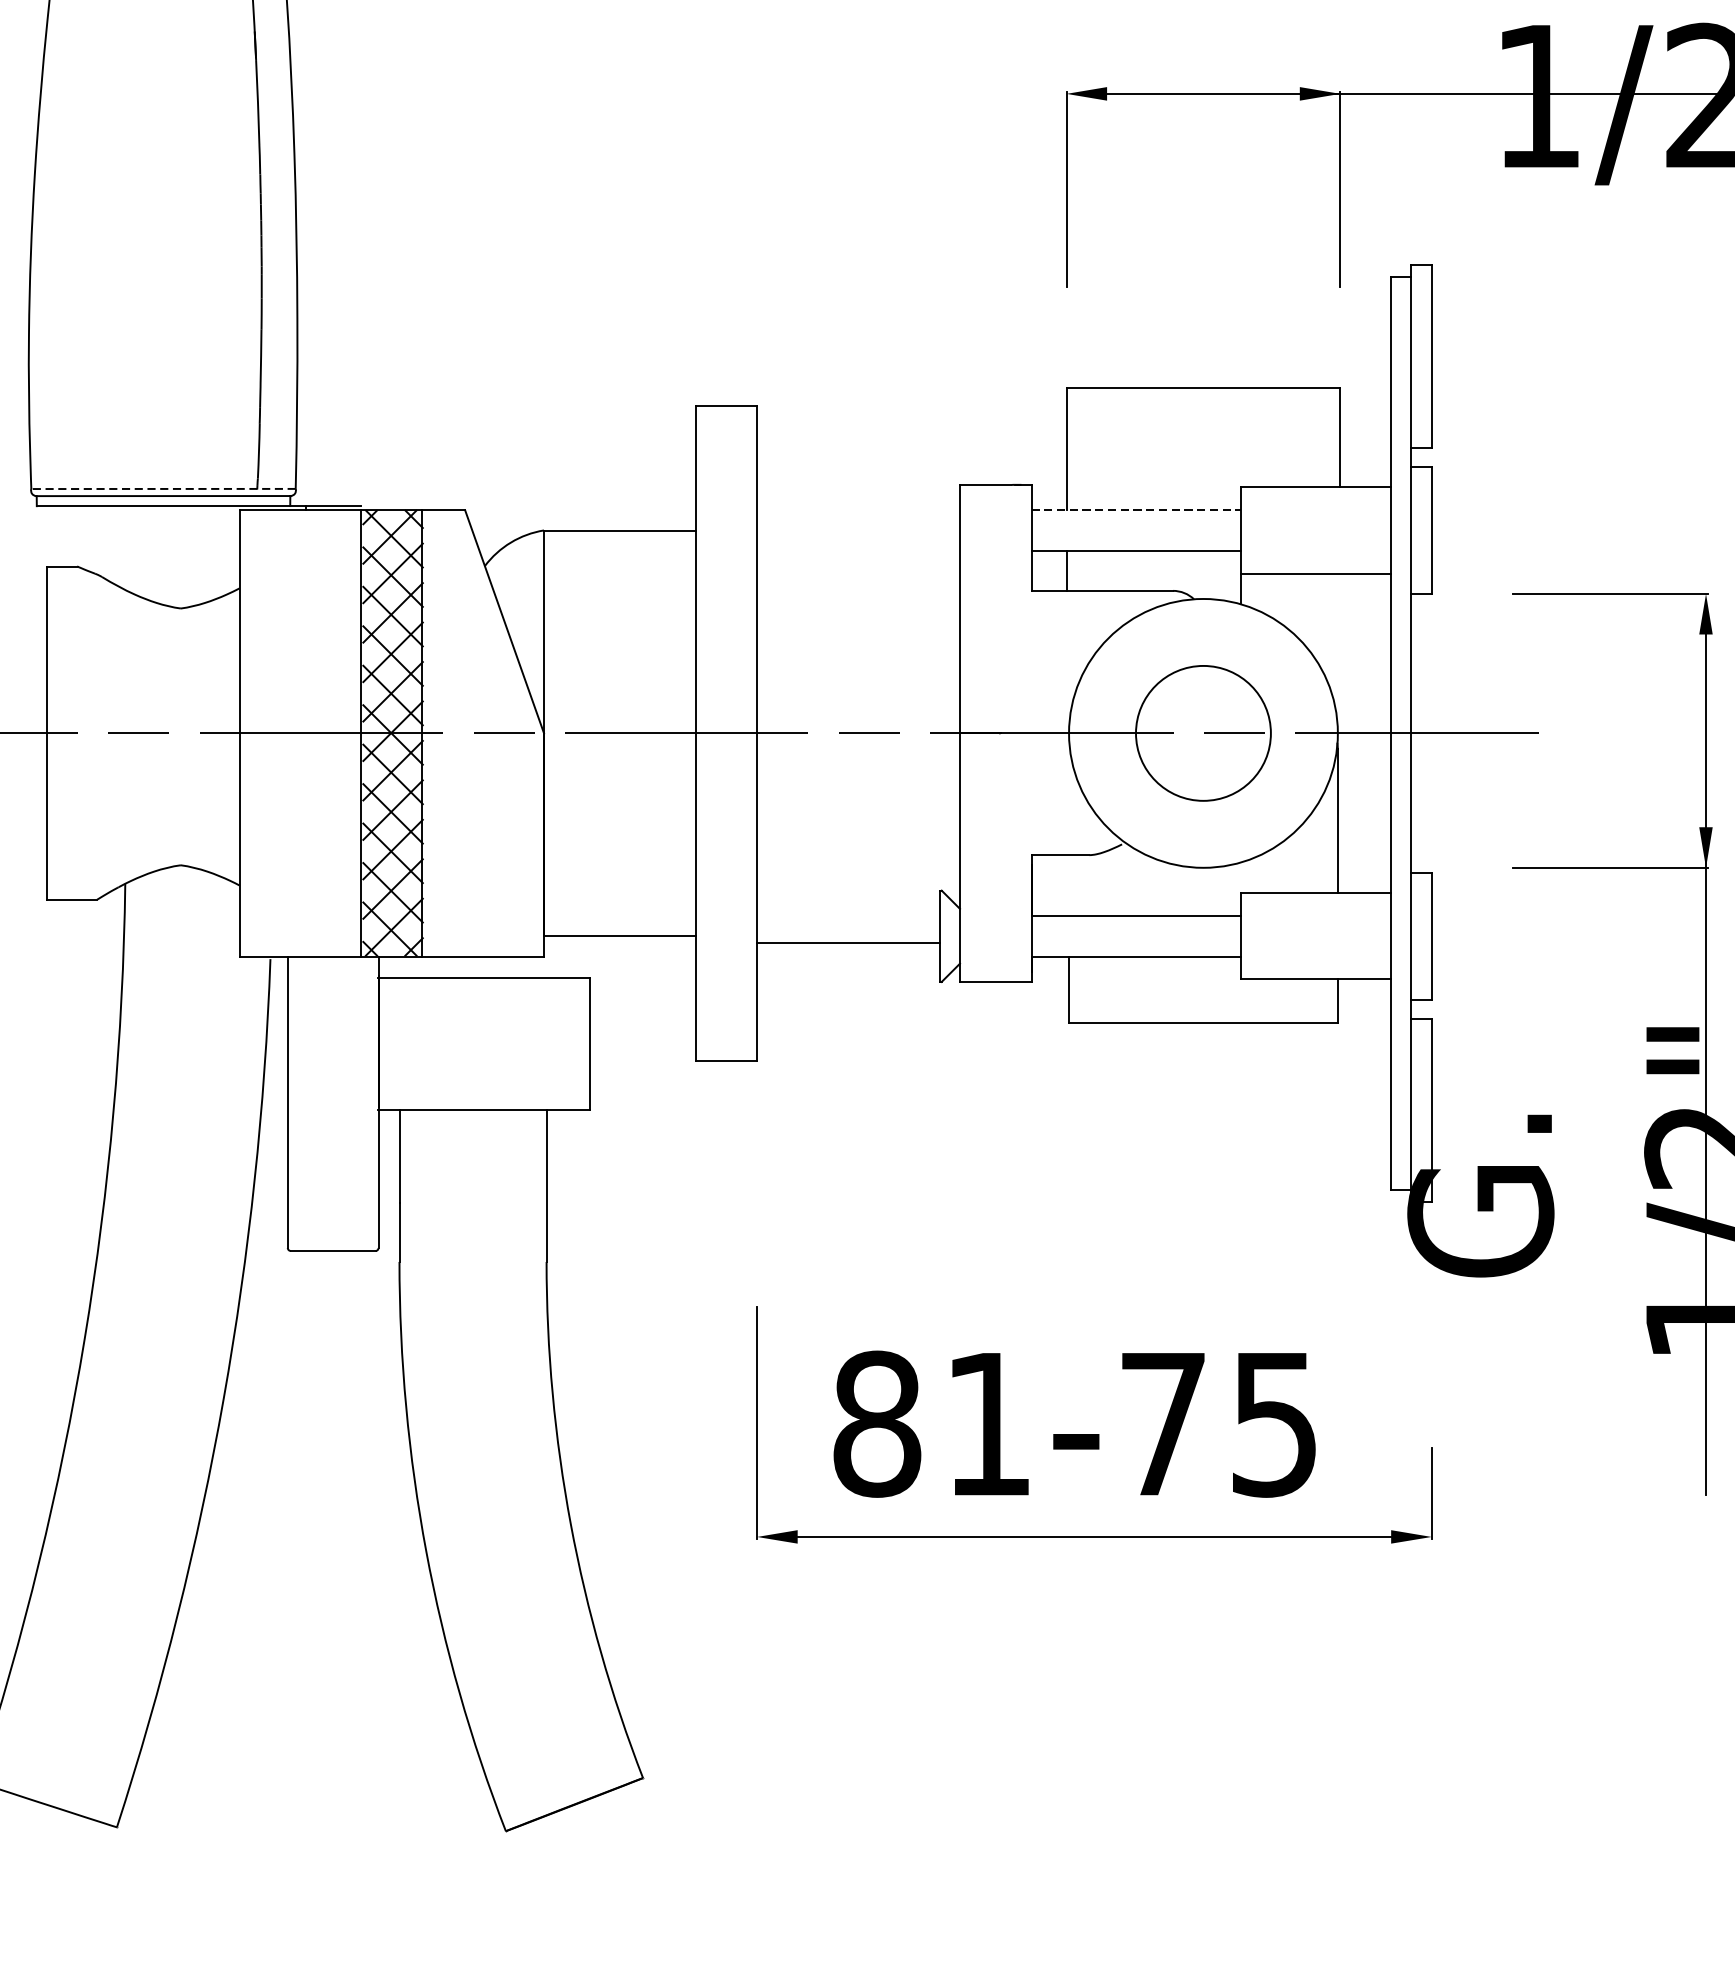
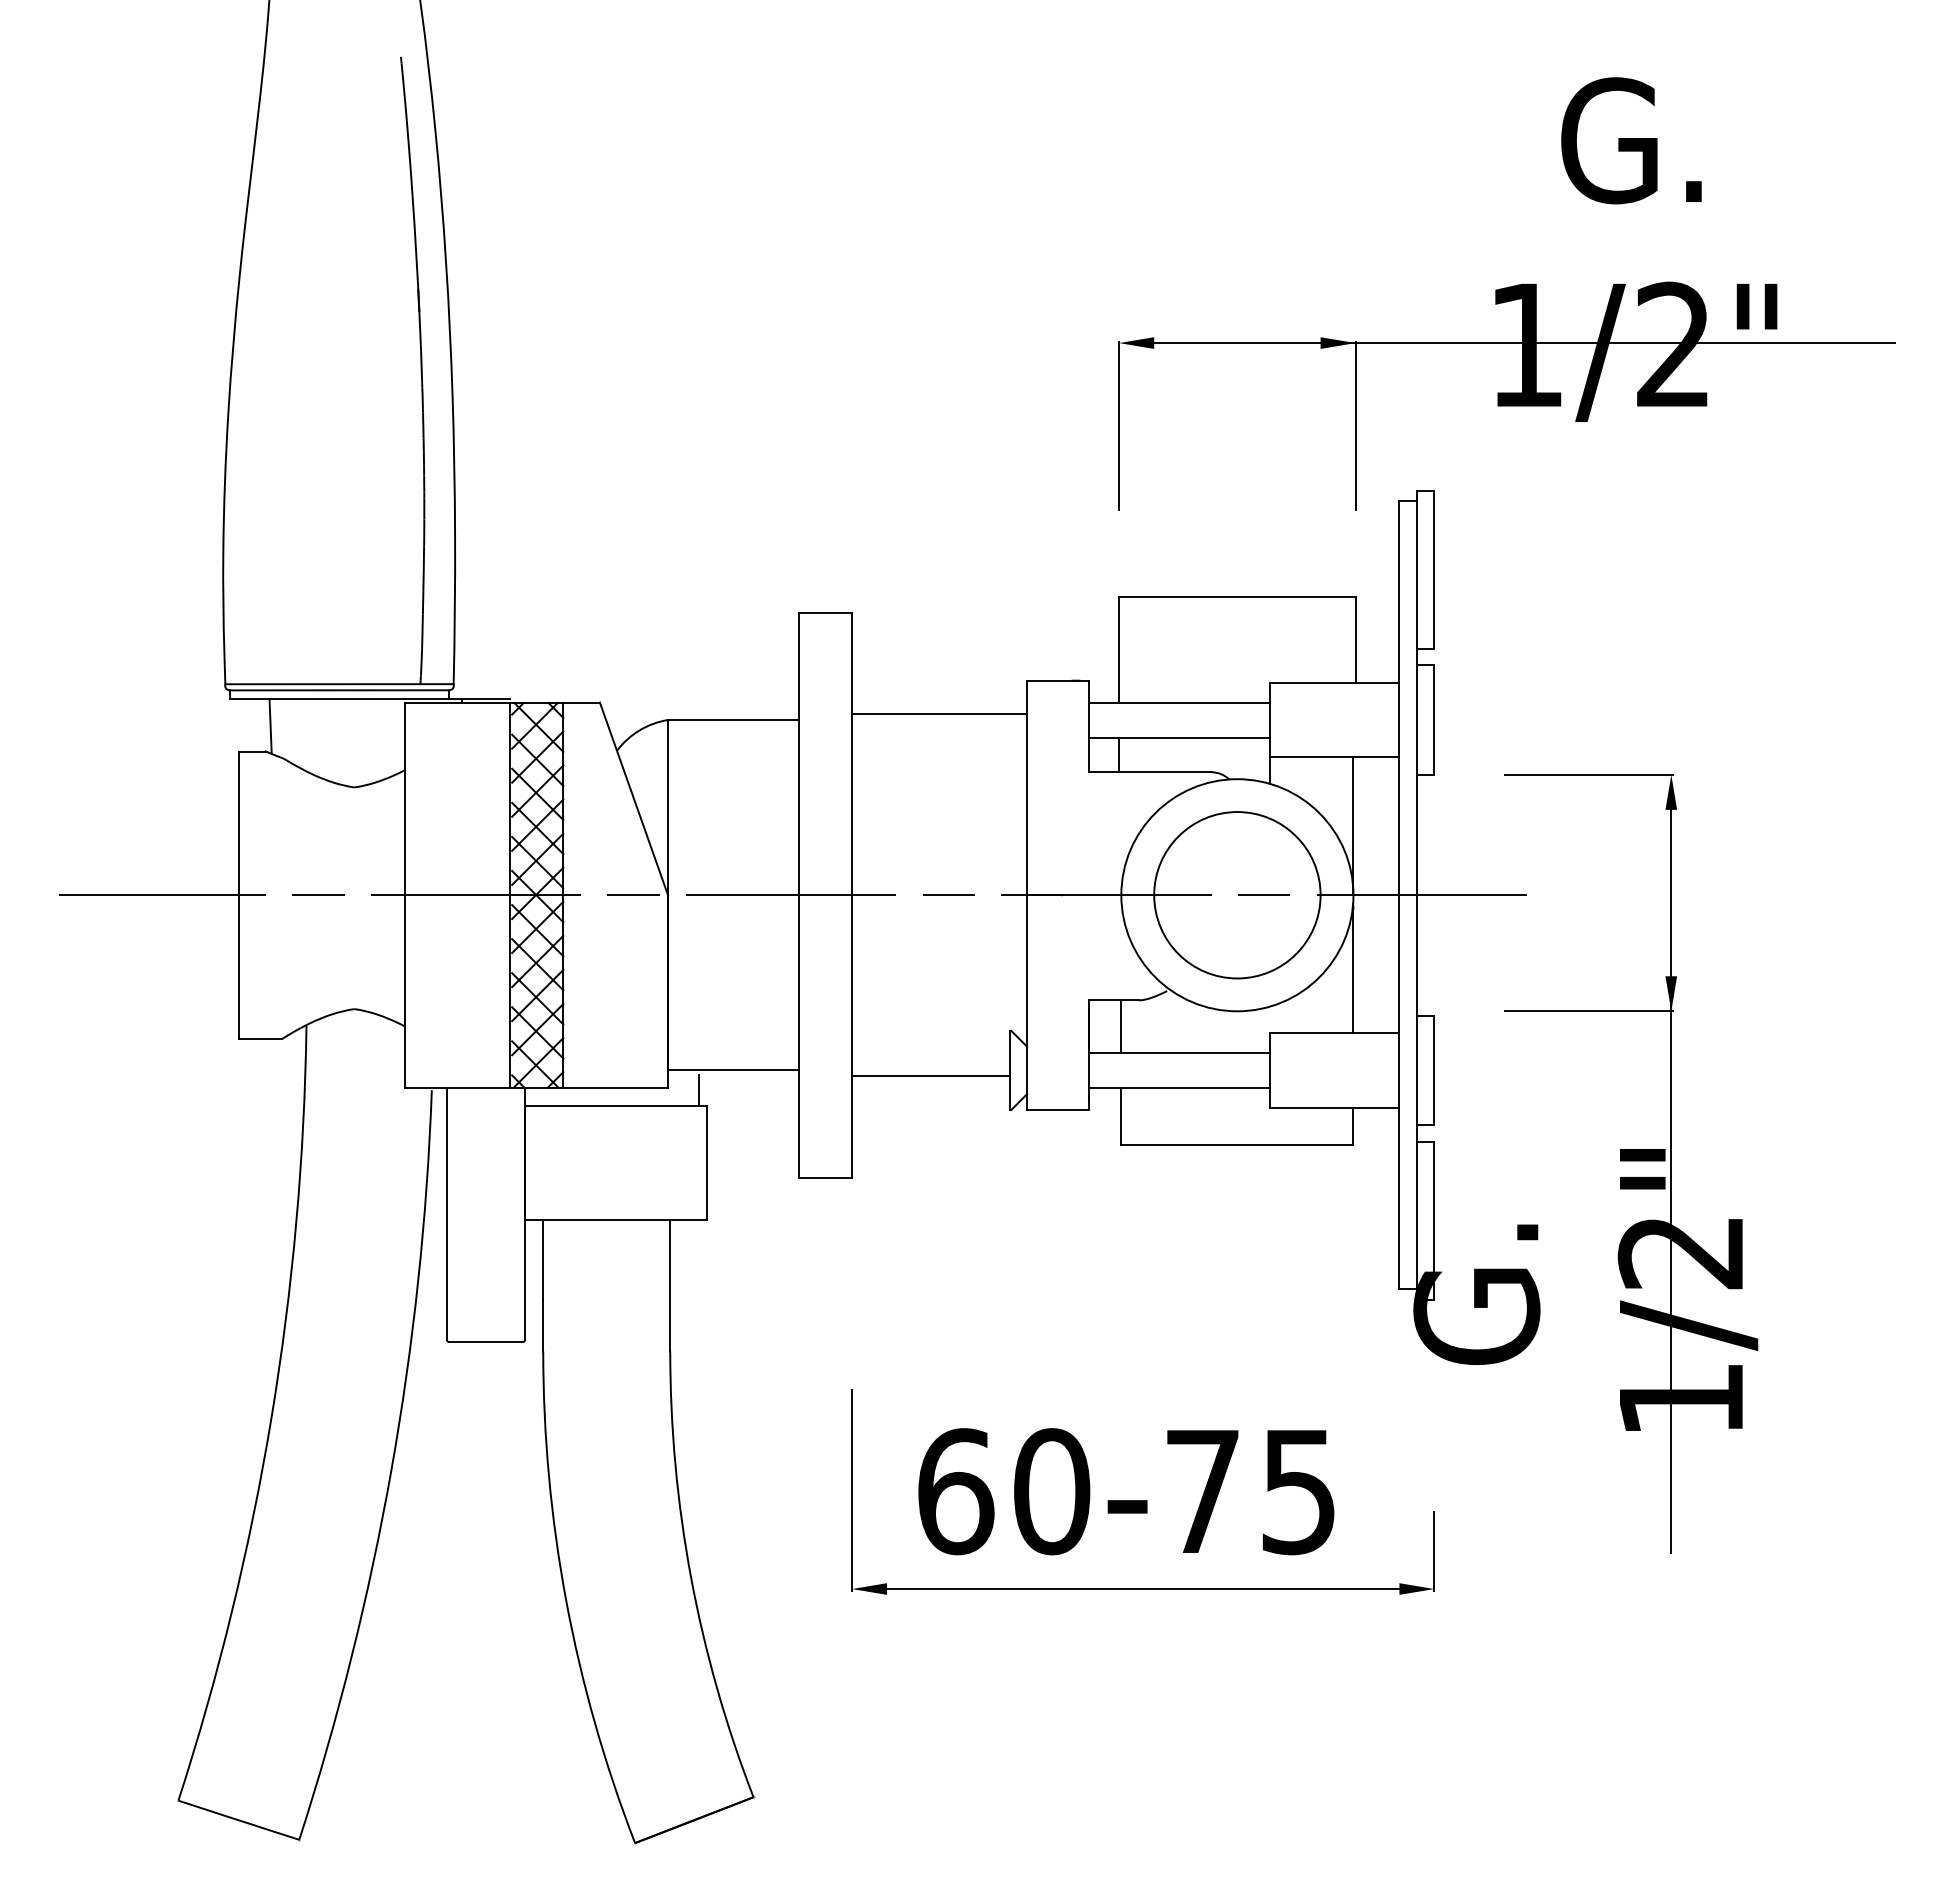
line: (163, 489) -> (339, 684), dashed -> solid
line: (1136, 510) -> (1179, 702), dashed -> solid
line: (858, 524) -> (939, 714), added
line: (83, 537) -> (270, 726), added
line: (1337, 653) -> (1353, 826), added
circle: (1203, 733) -> (1237, 895), size x1.43
line: (1069, 885) -> (1121, 1026), added
line: (579, 959) -> (698, 1090), added
text: (933, 1423) -> (1004, 1491), 81-75 -> 60-75

